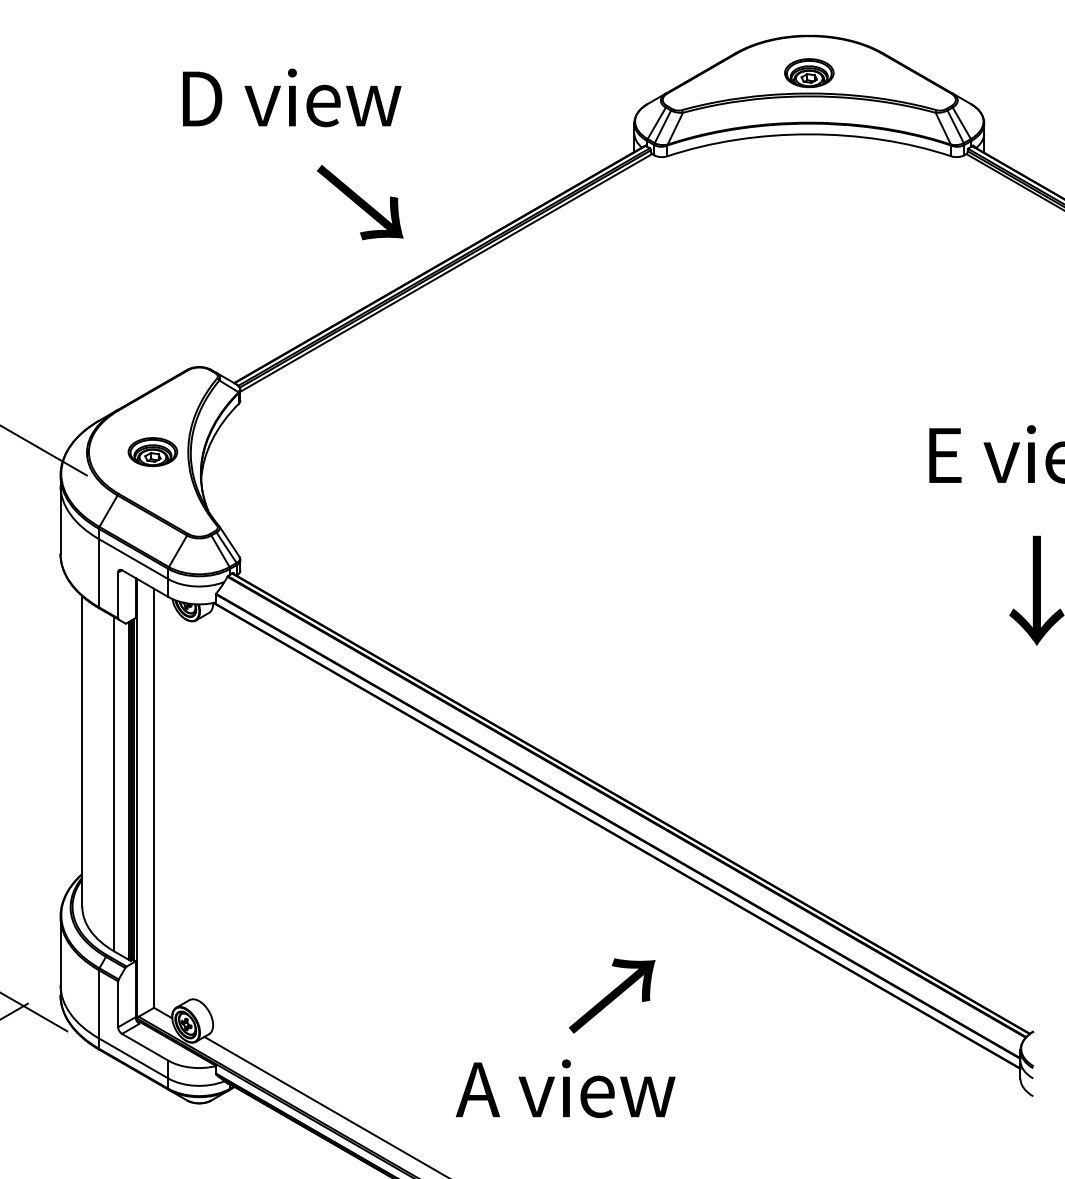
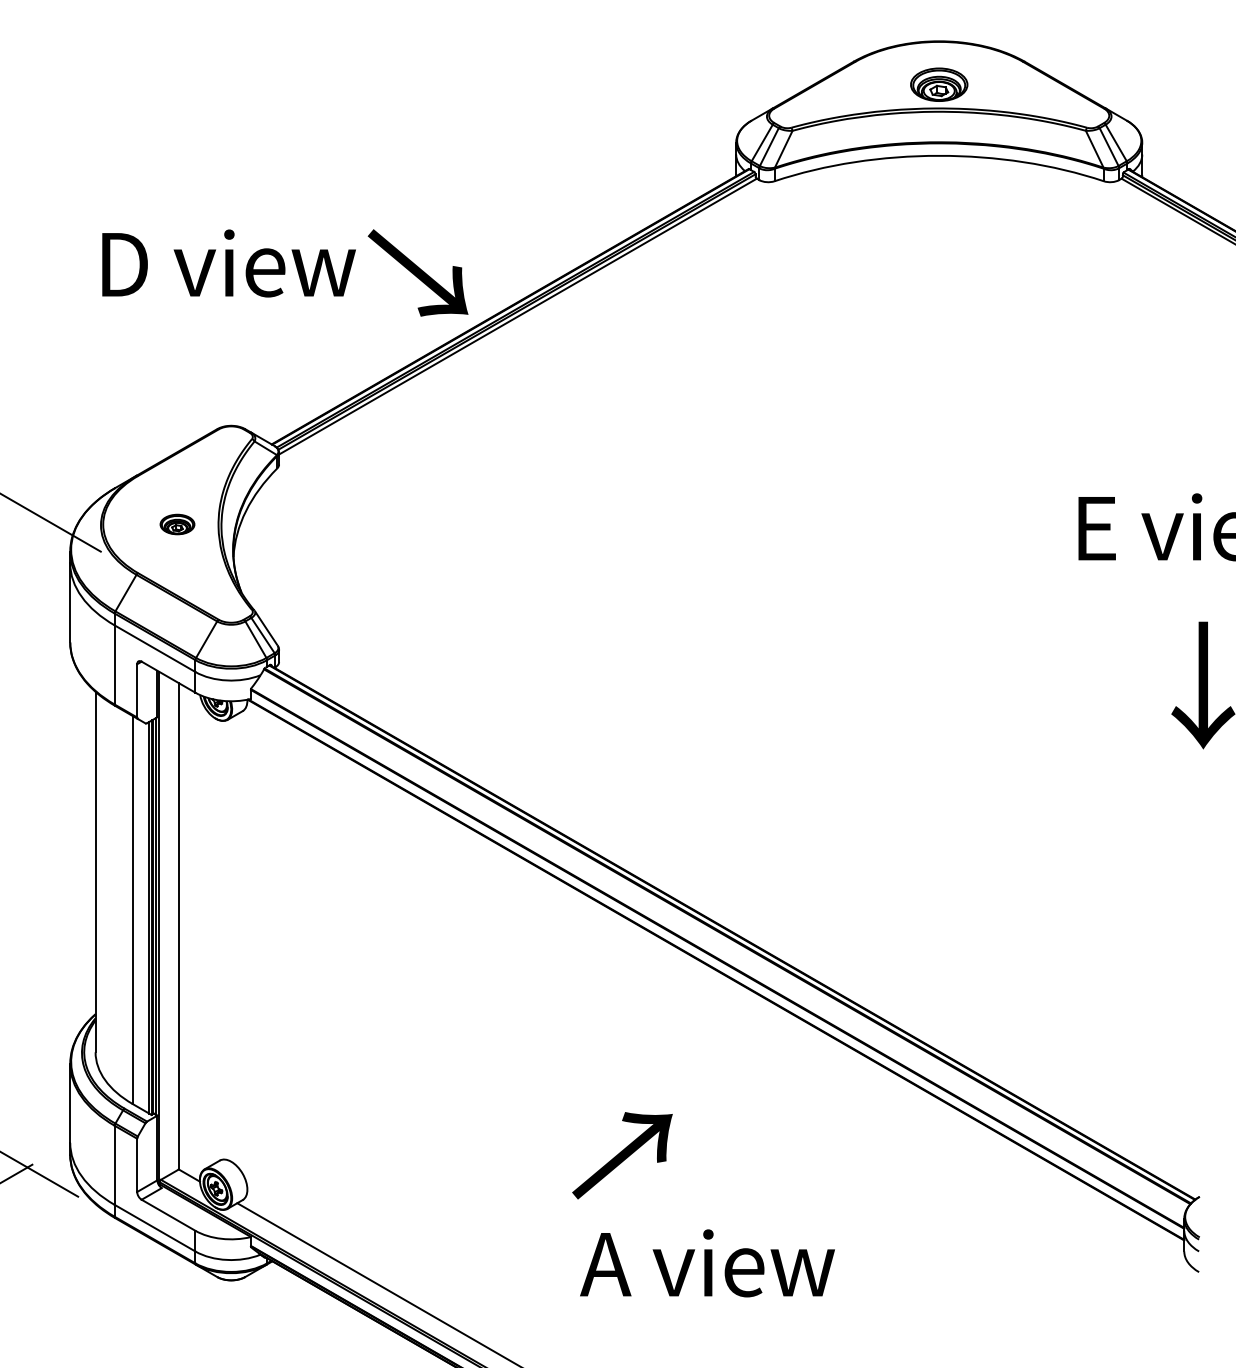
text: (291, 97) -> (228, 263), moved
text: (359, 202) -> (417, 272), moved
part: (152, 452) -> (177, 524), size x0.6
text: (612, 995) -> (622, 1155), moved
text: (565, 1088) -> (707, 1263), moved

